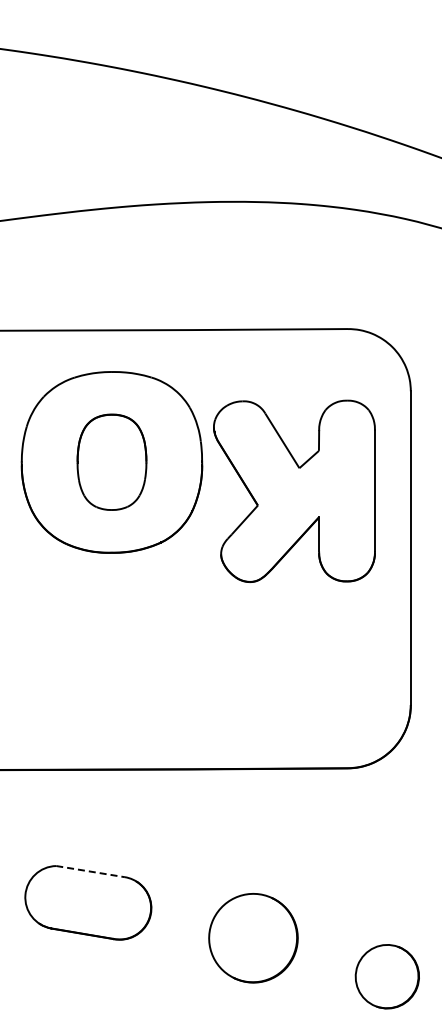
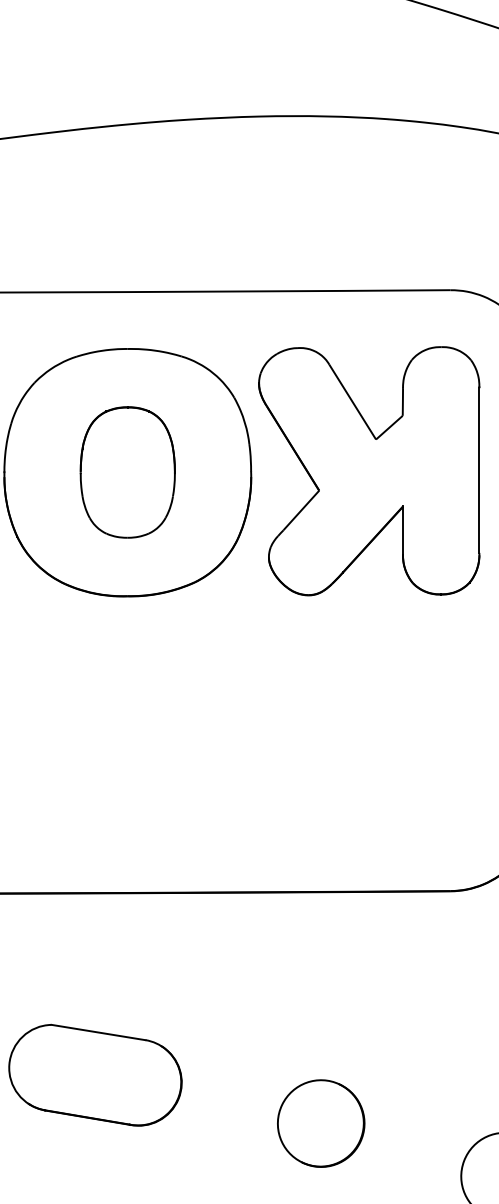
part: (294, 490) -> (369, 470), moved
line: (90, 871) -> (98, 1032), dashed -> solid
part: (252, 937) -> (320, 1122), size x0.71

